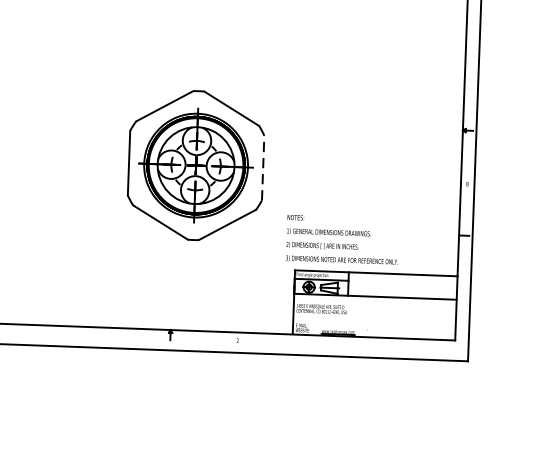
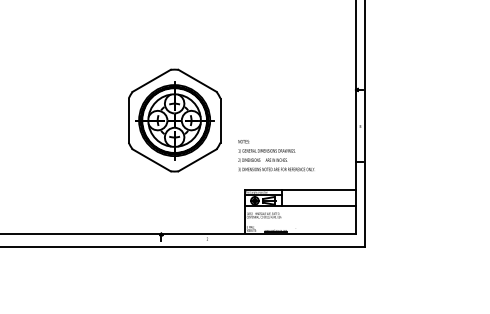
line: (263, 167) -> (220, 120), dashed -> solid
text: (342, 239) -> (276, 155), moved

